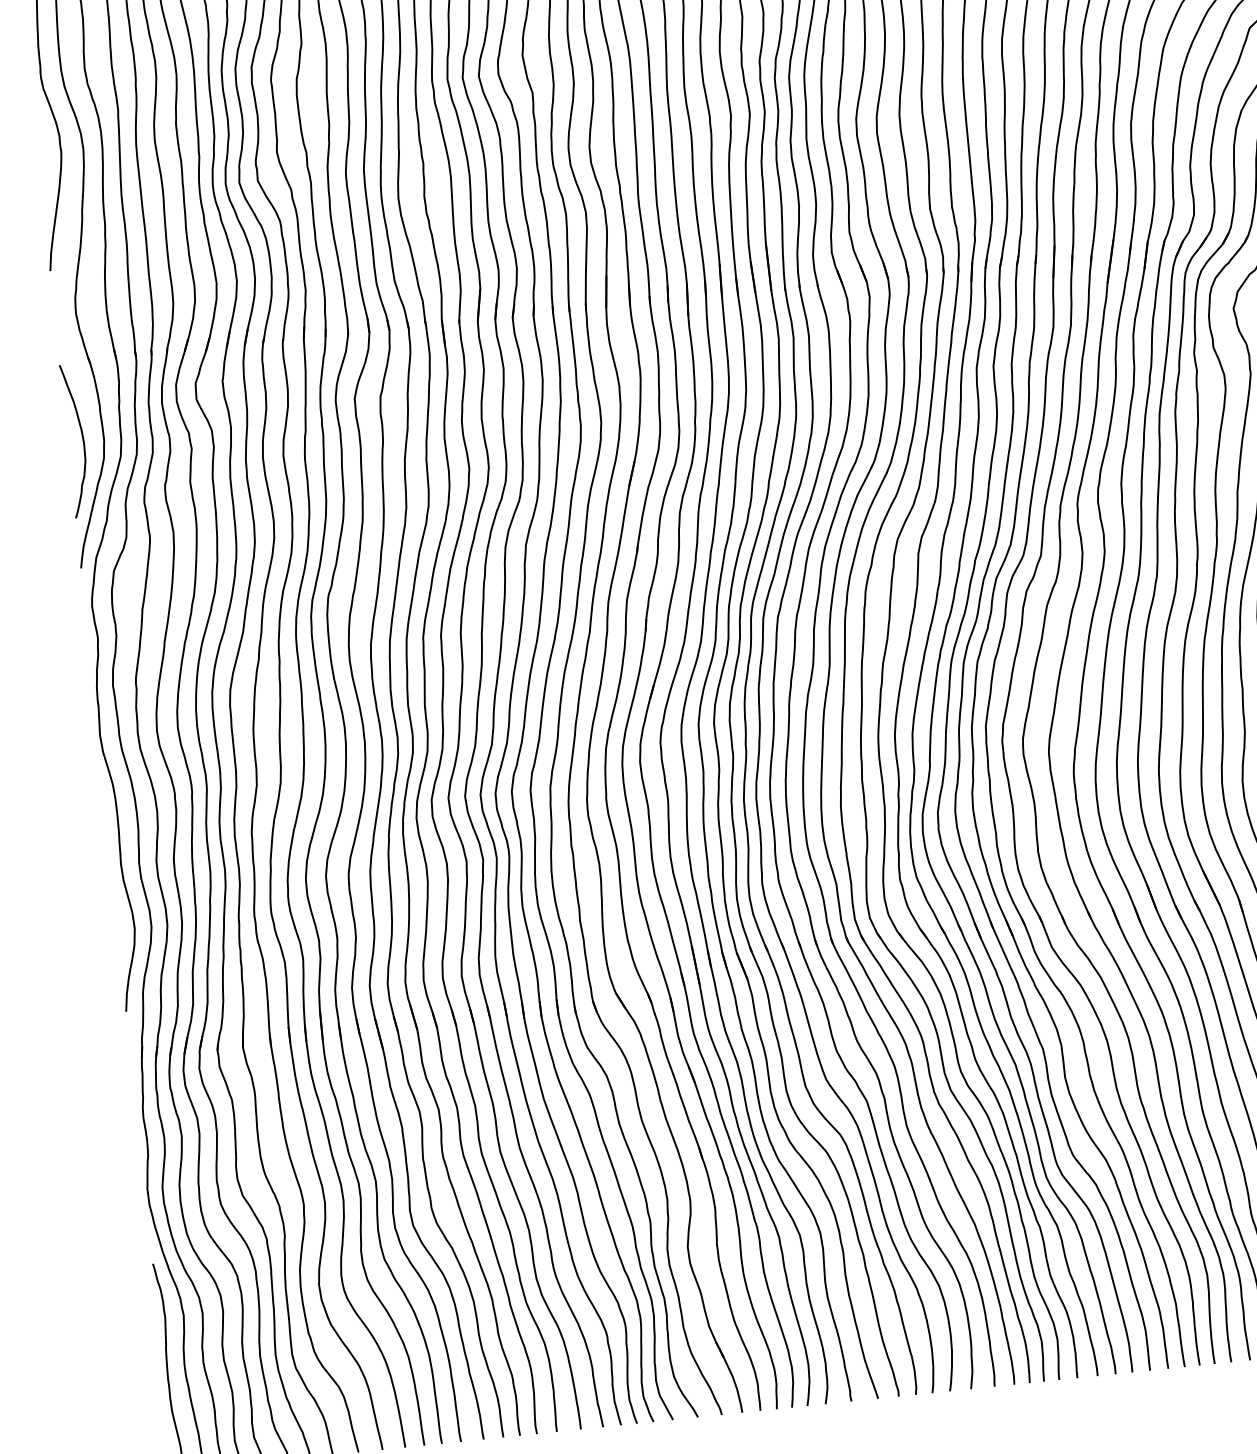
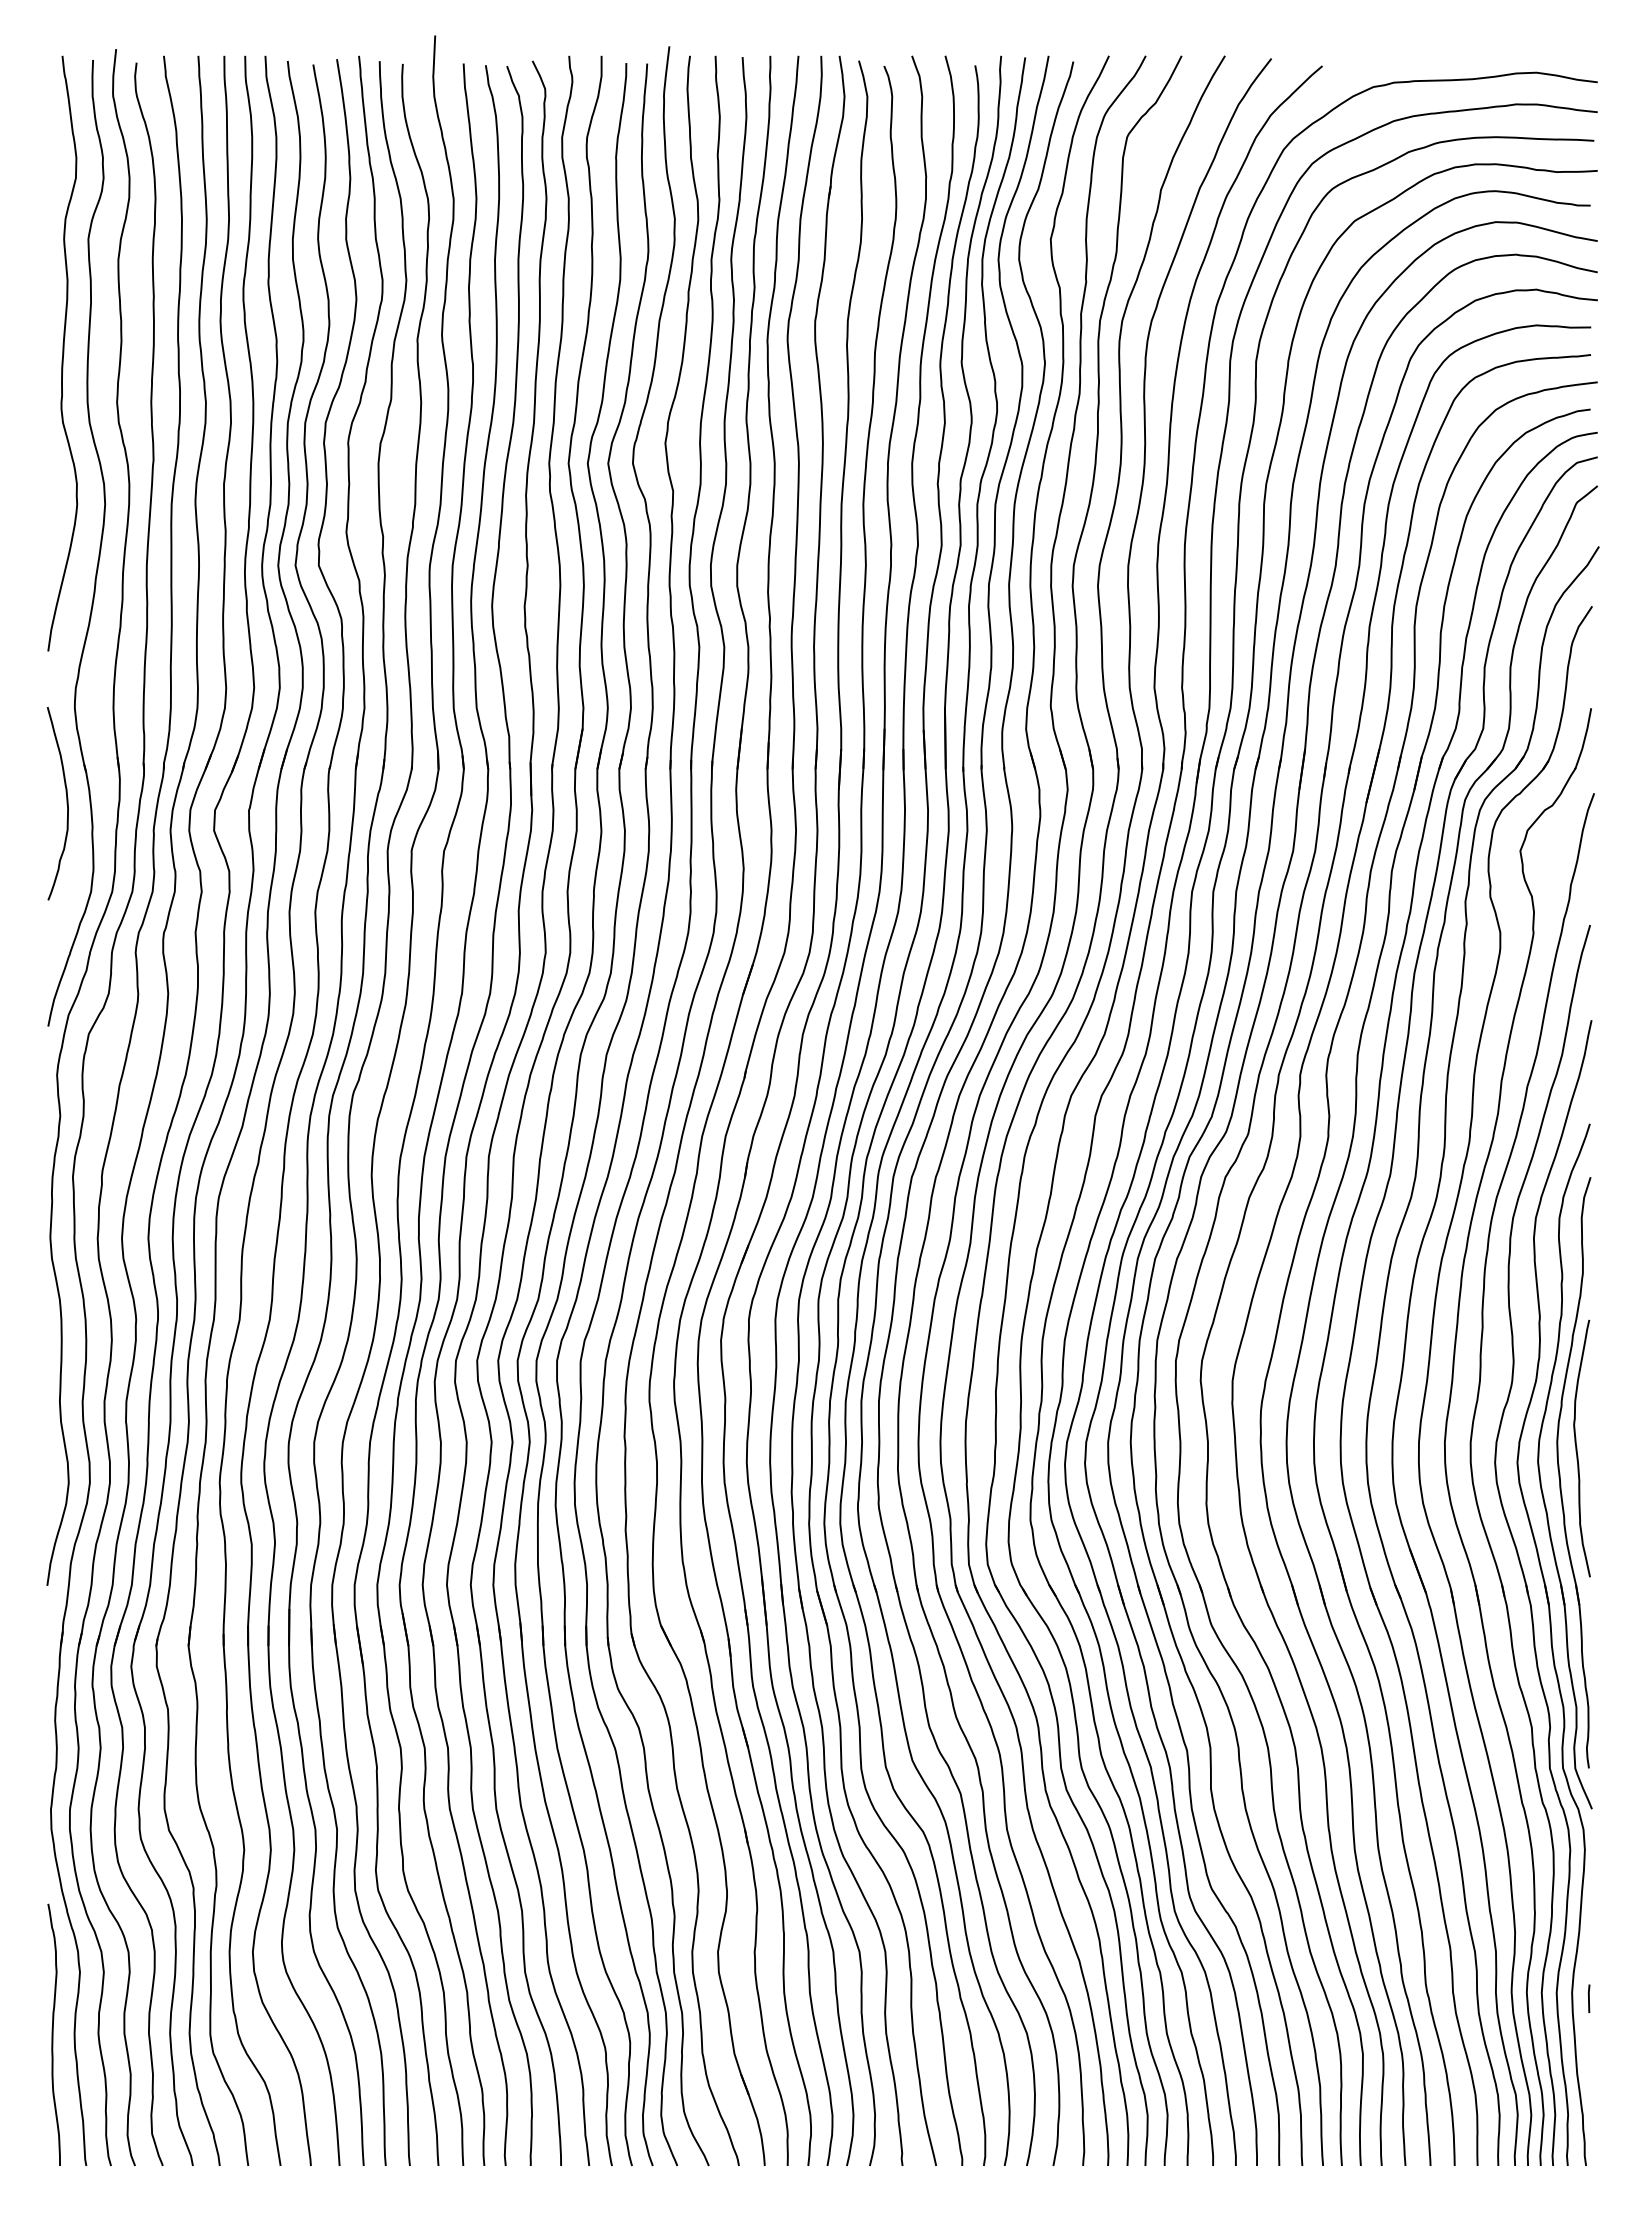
curve: (82, 440) -> (66, 803), moved

